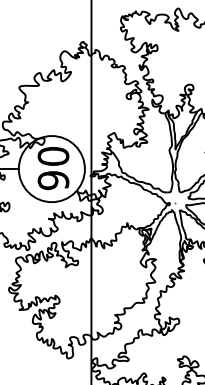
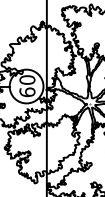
text: (53, 180) -> (27, 92), 06 -> 09

